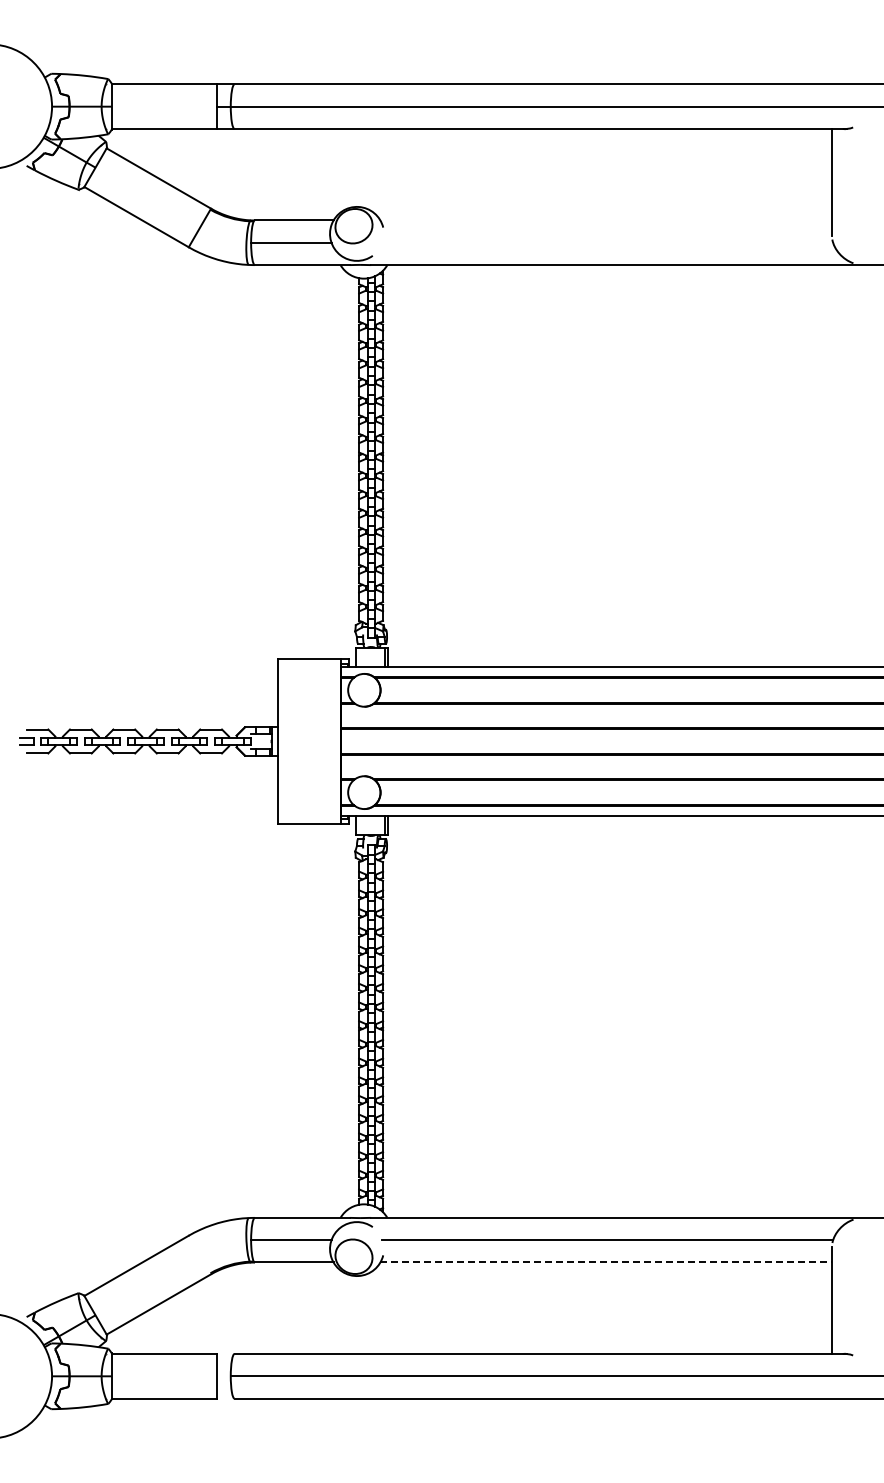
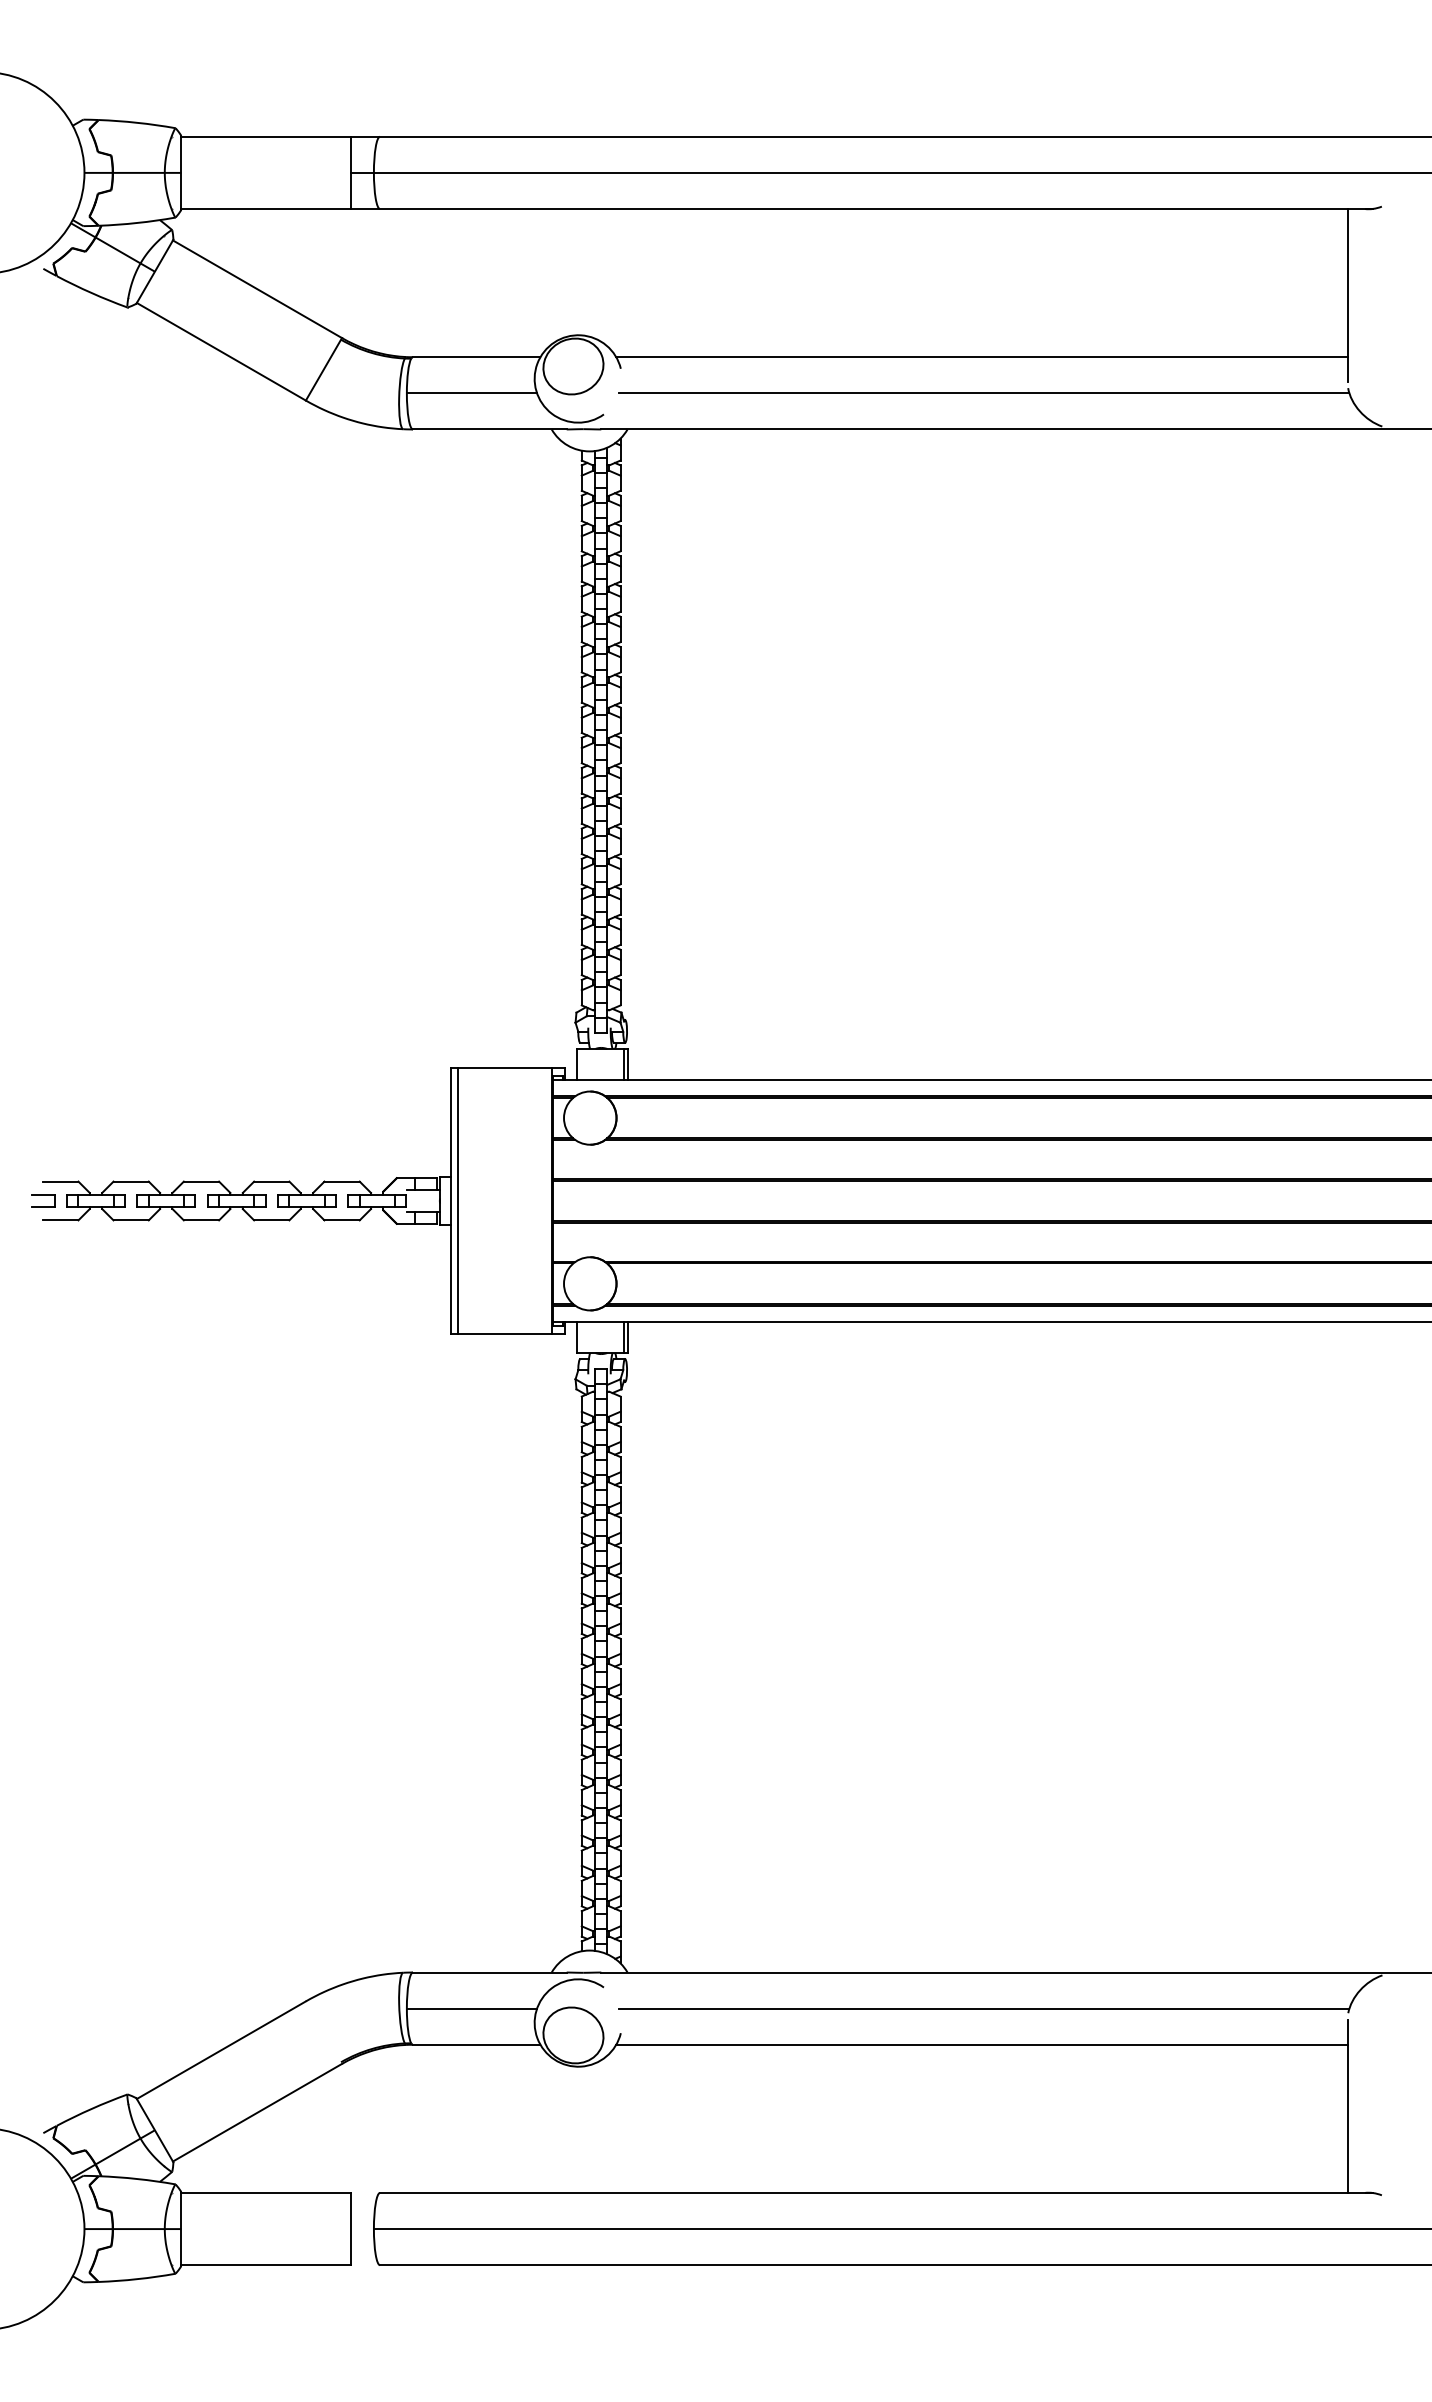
line: (606, 220) -> (982, 357), added
line: (607, 242) -> (984, 392), added
line: (282, 741) -> (457, 1201), added
line: (606, 1262) -> (982, 2044), dashed -> solid

